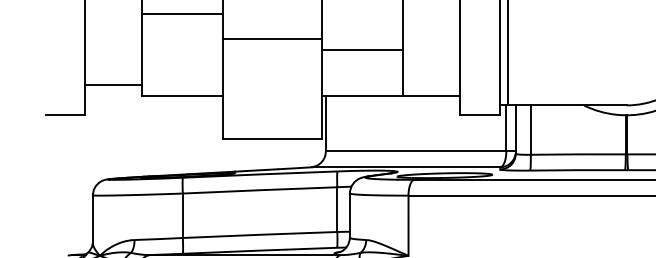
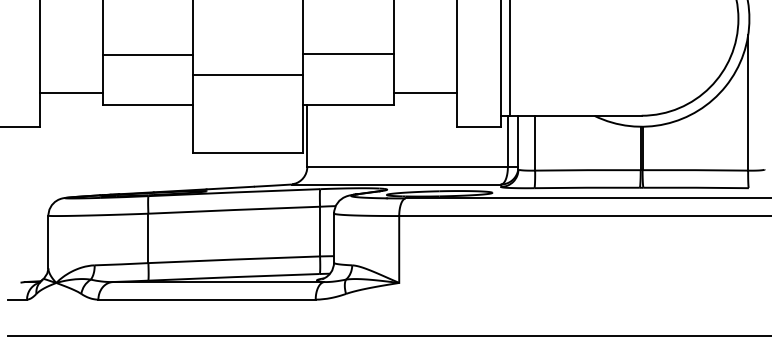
line: (182, 14) -> (148, 54), moved
line: (272, 38) -> (248, 74), moved
line: (431, 95) -> (424, 92), moved

